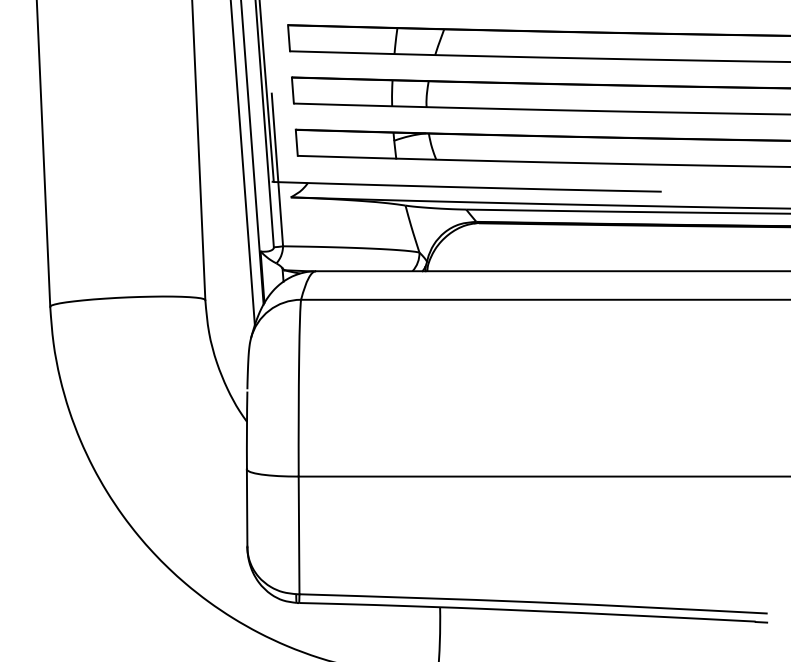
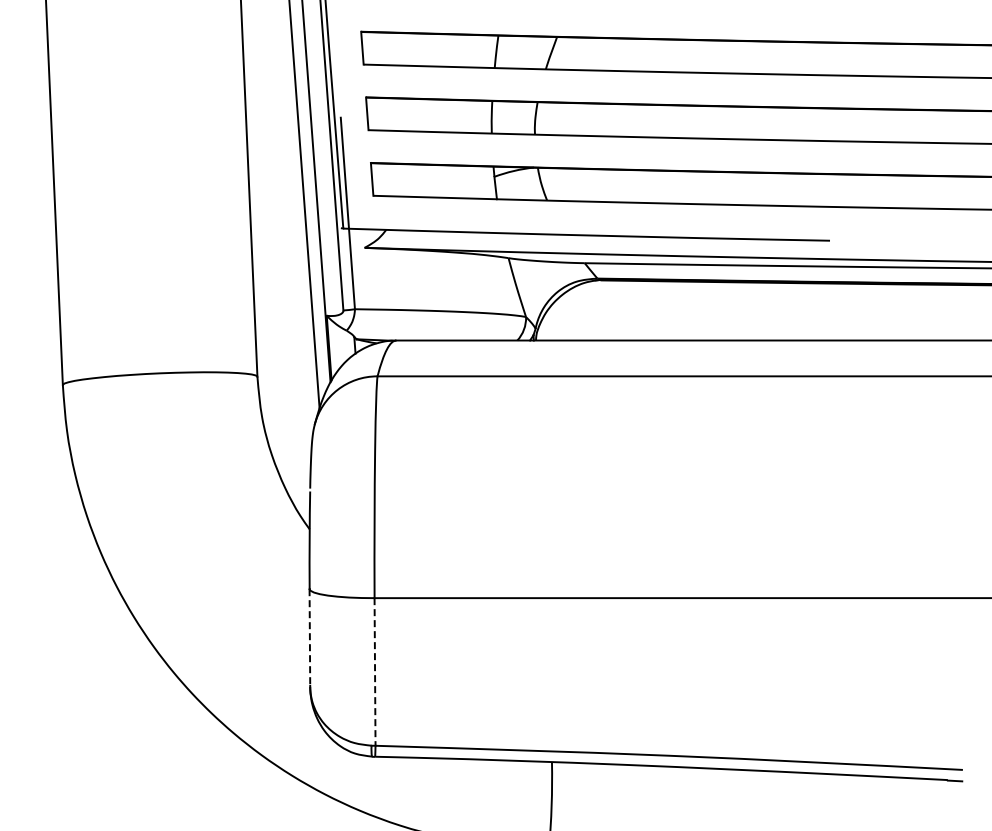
line: (246, 507) -> (309, 637), solid -> dashed
line: (299, 535) -> (375, 671), solid -> dashed

